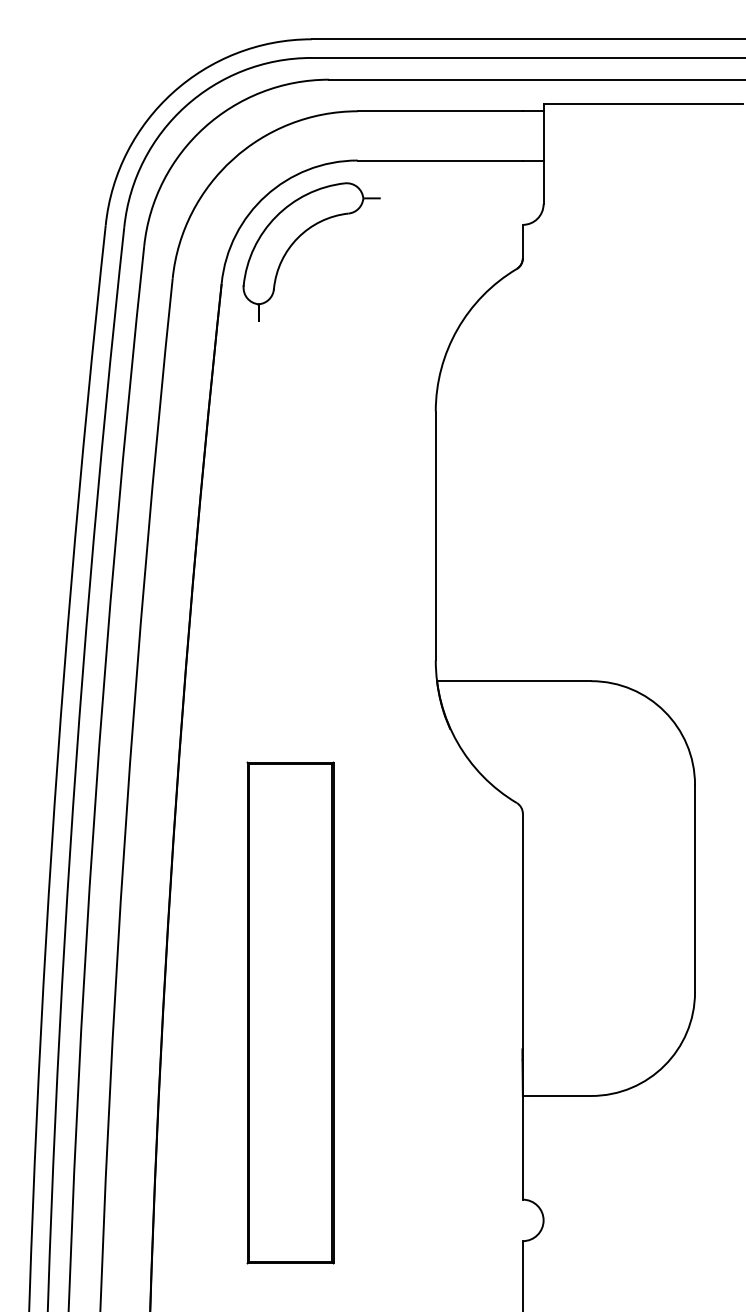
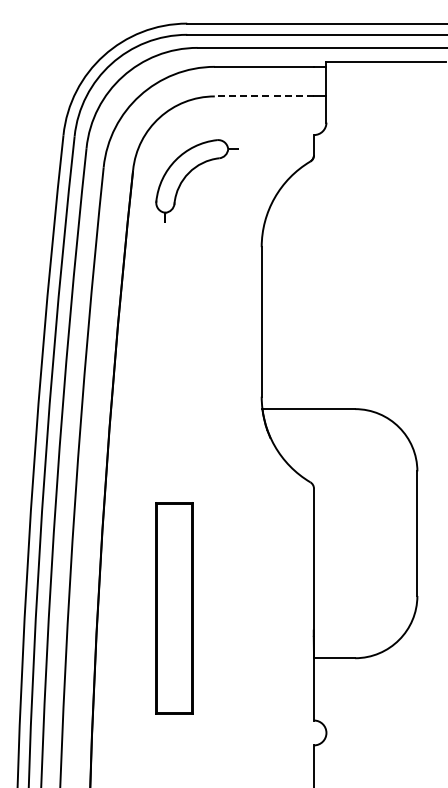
line: (440, 160) -> (264, 96), solid -> dashed
part: (298, 238) -> (189, 173), moved
part: (290, 1013) -> (174, 608), size x0.7

